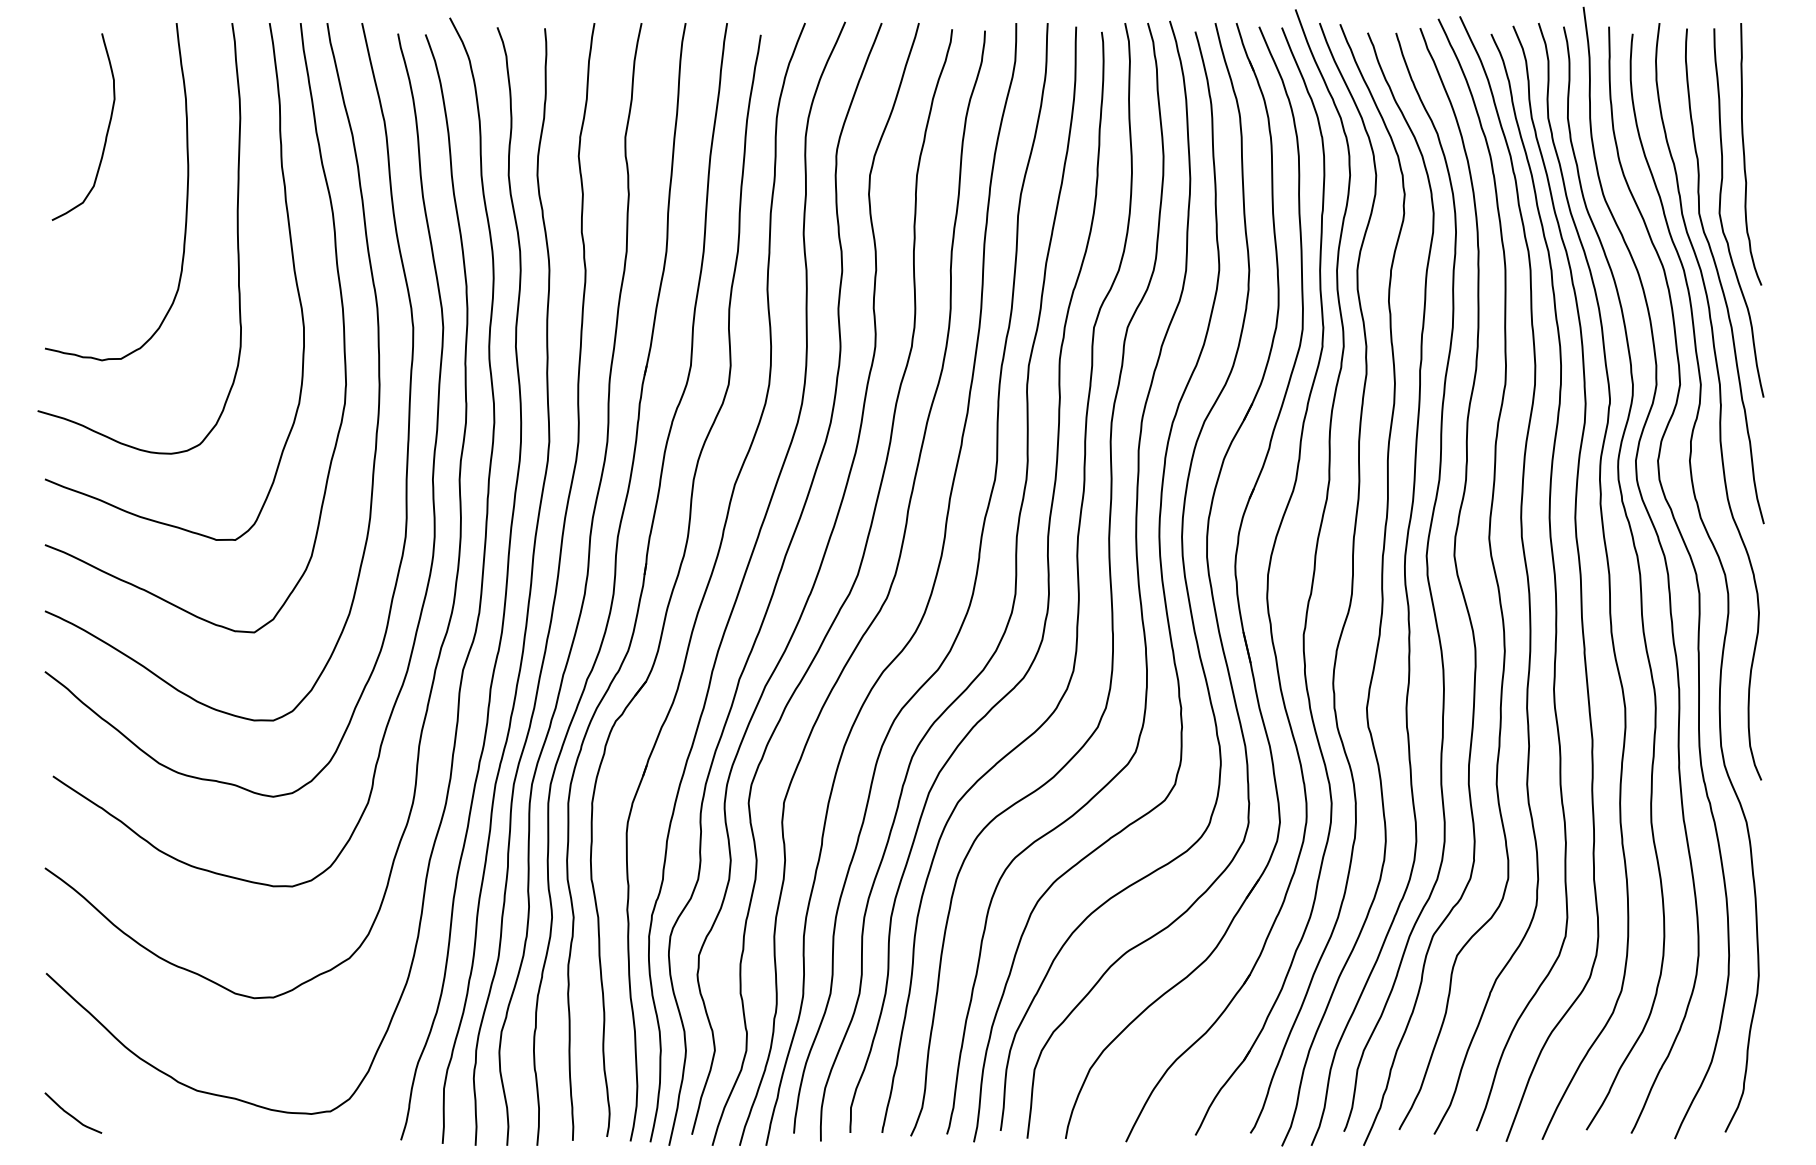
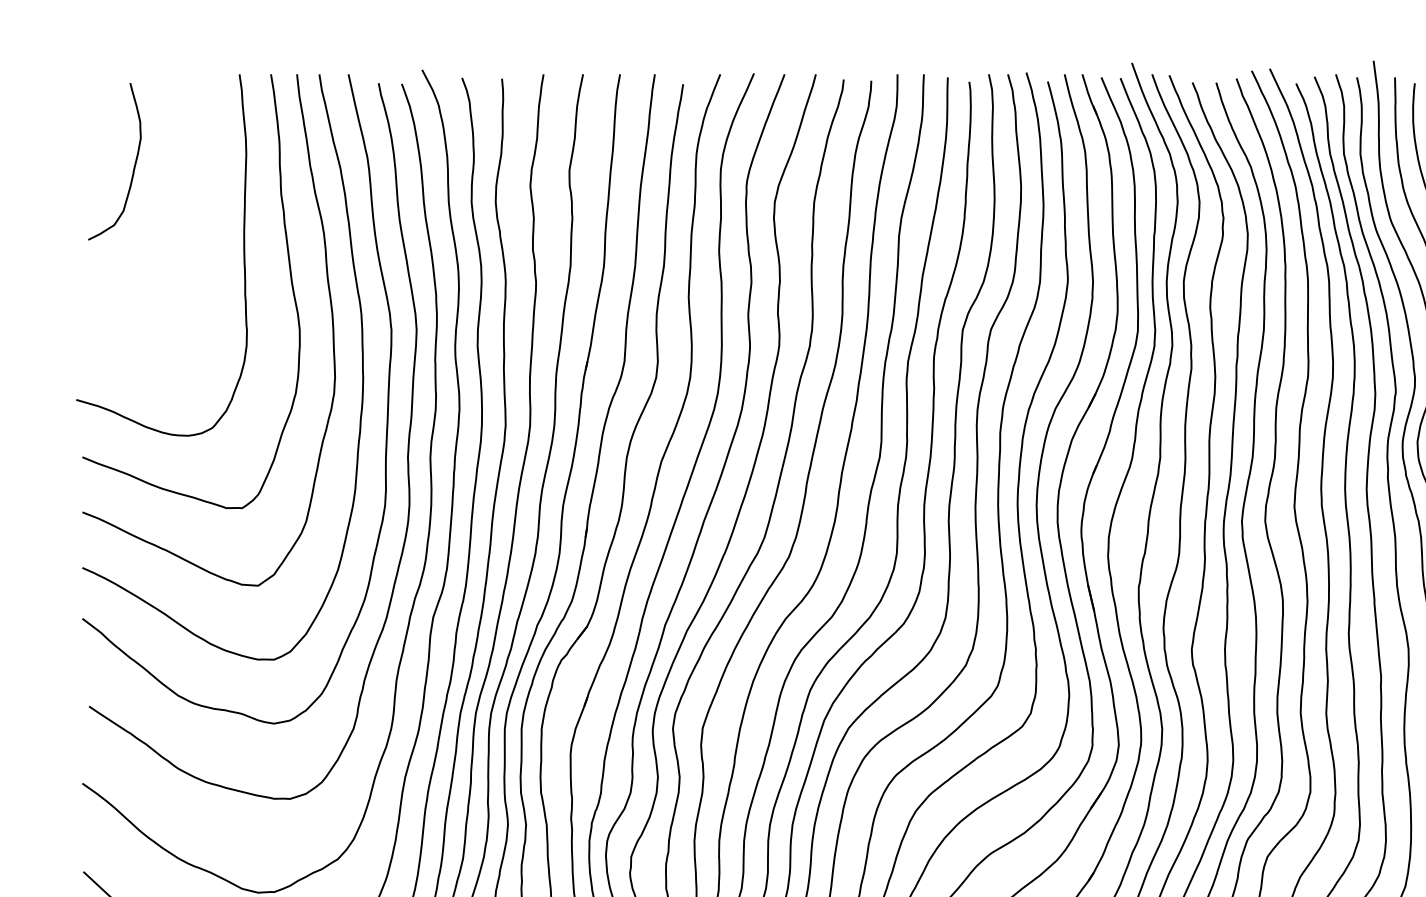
curve: (186, 192) -> (201, 216), removed

